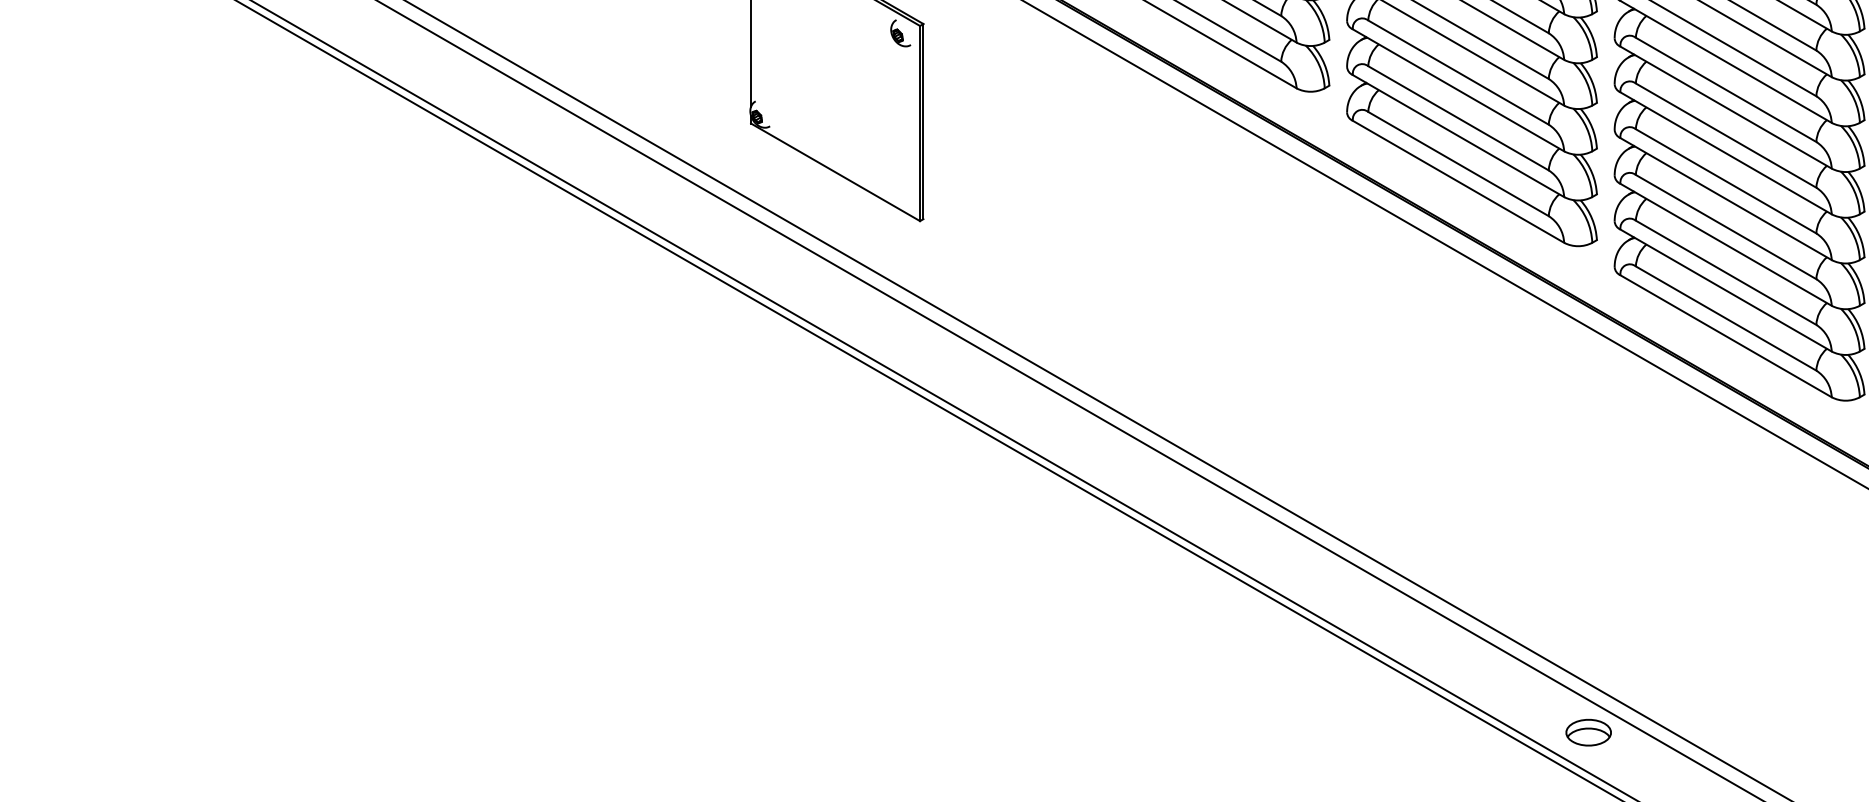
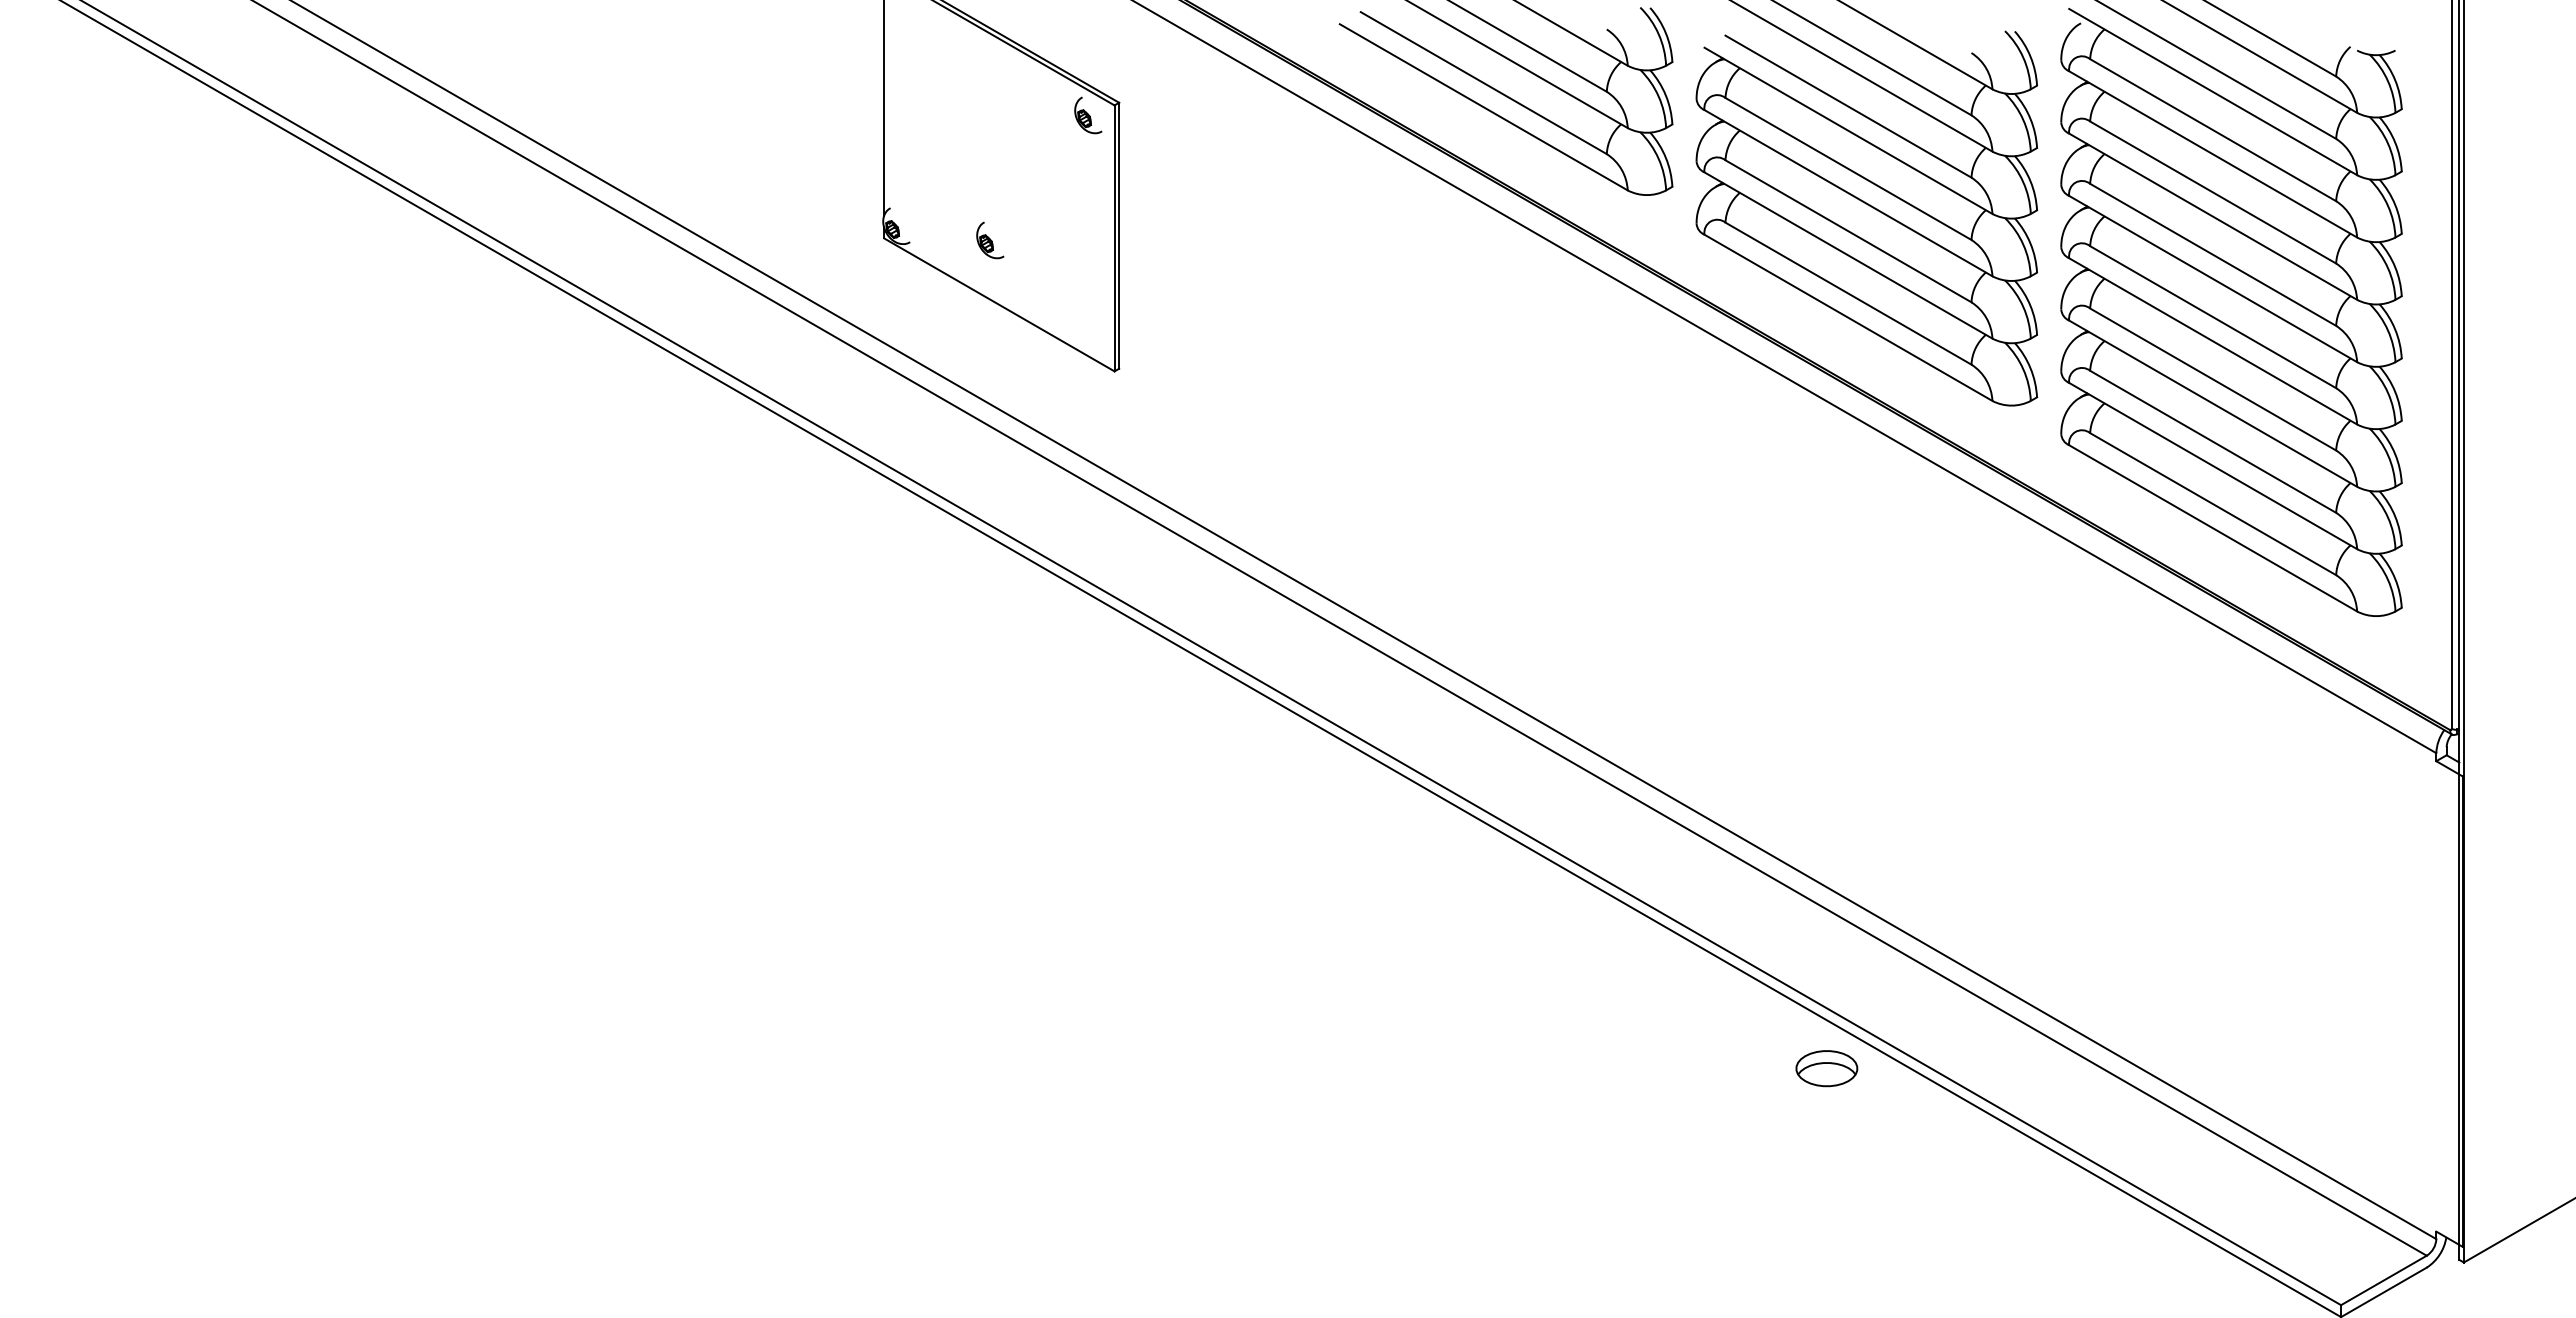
part: (829, 125) -> (990, 240), added
part: (1588, 732) -> (1826, 1068), moved

